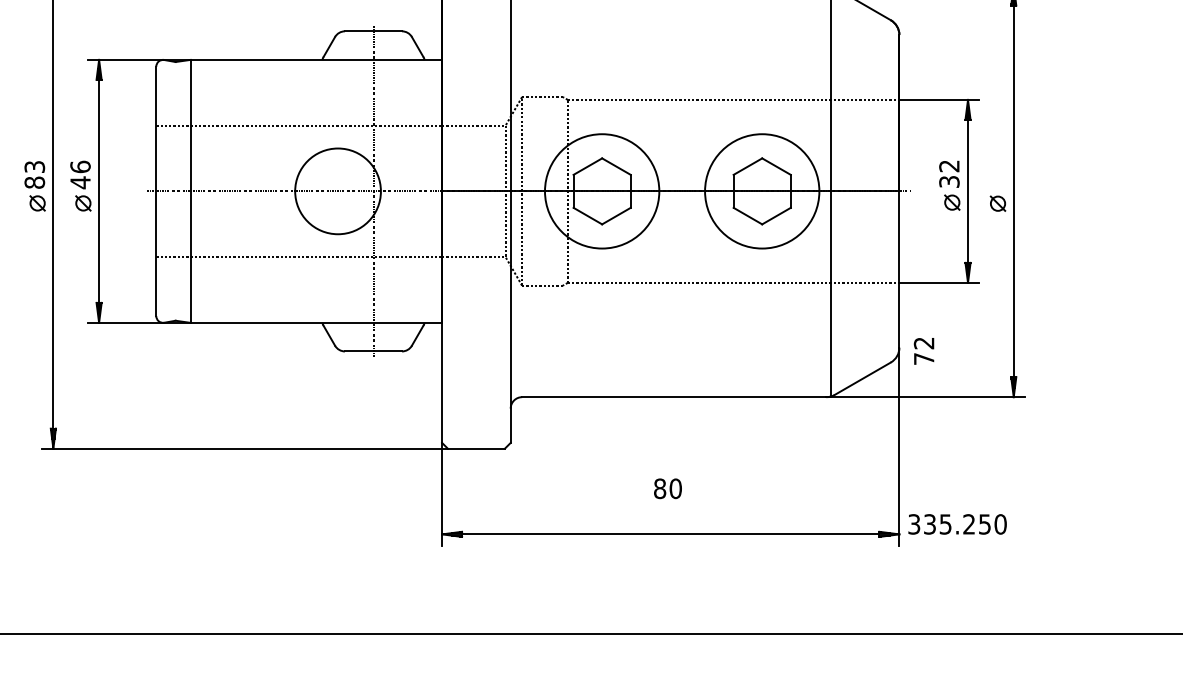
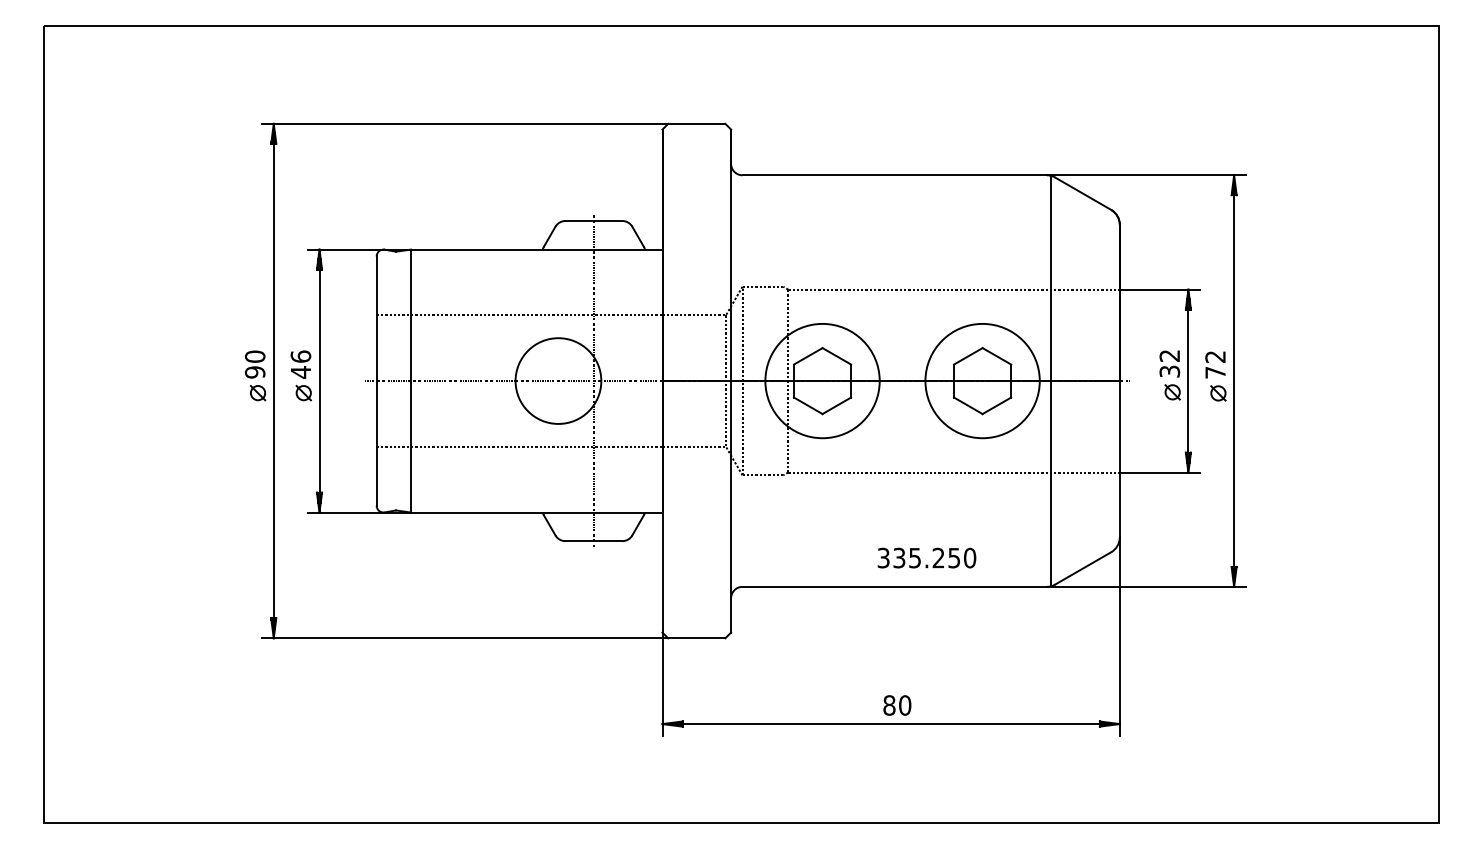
text: (35, 174) -> (255, 364), 83 -> 90
text: (924, 350) -> (1215, 364), moved
text: (668, 488) -> (897, 705), moved
text: (957, 523) -> (926, 557), moved

